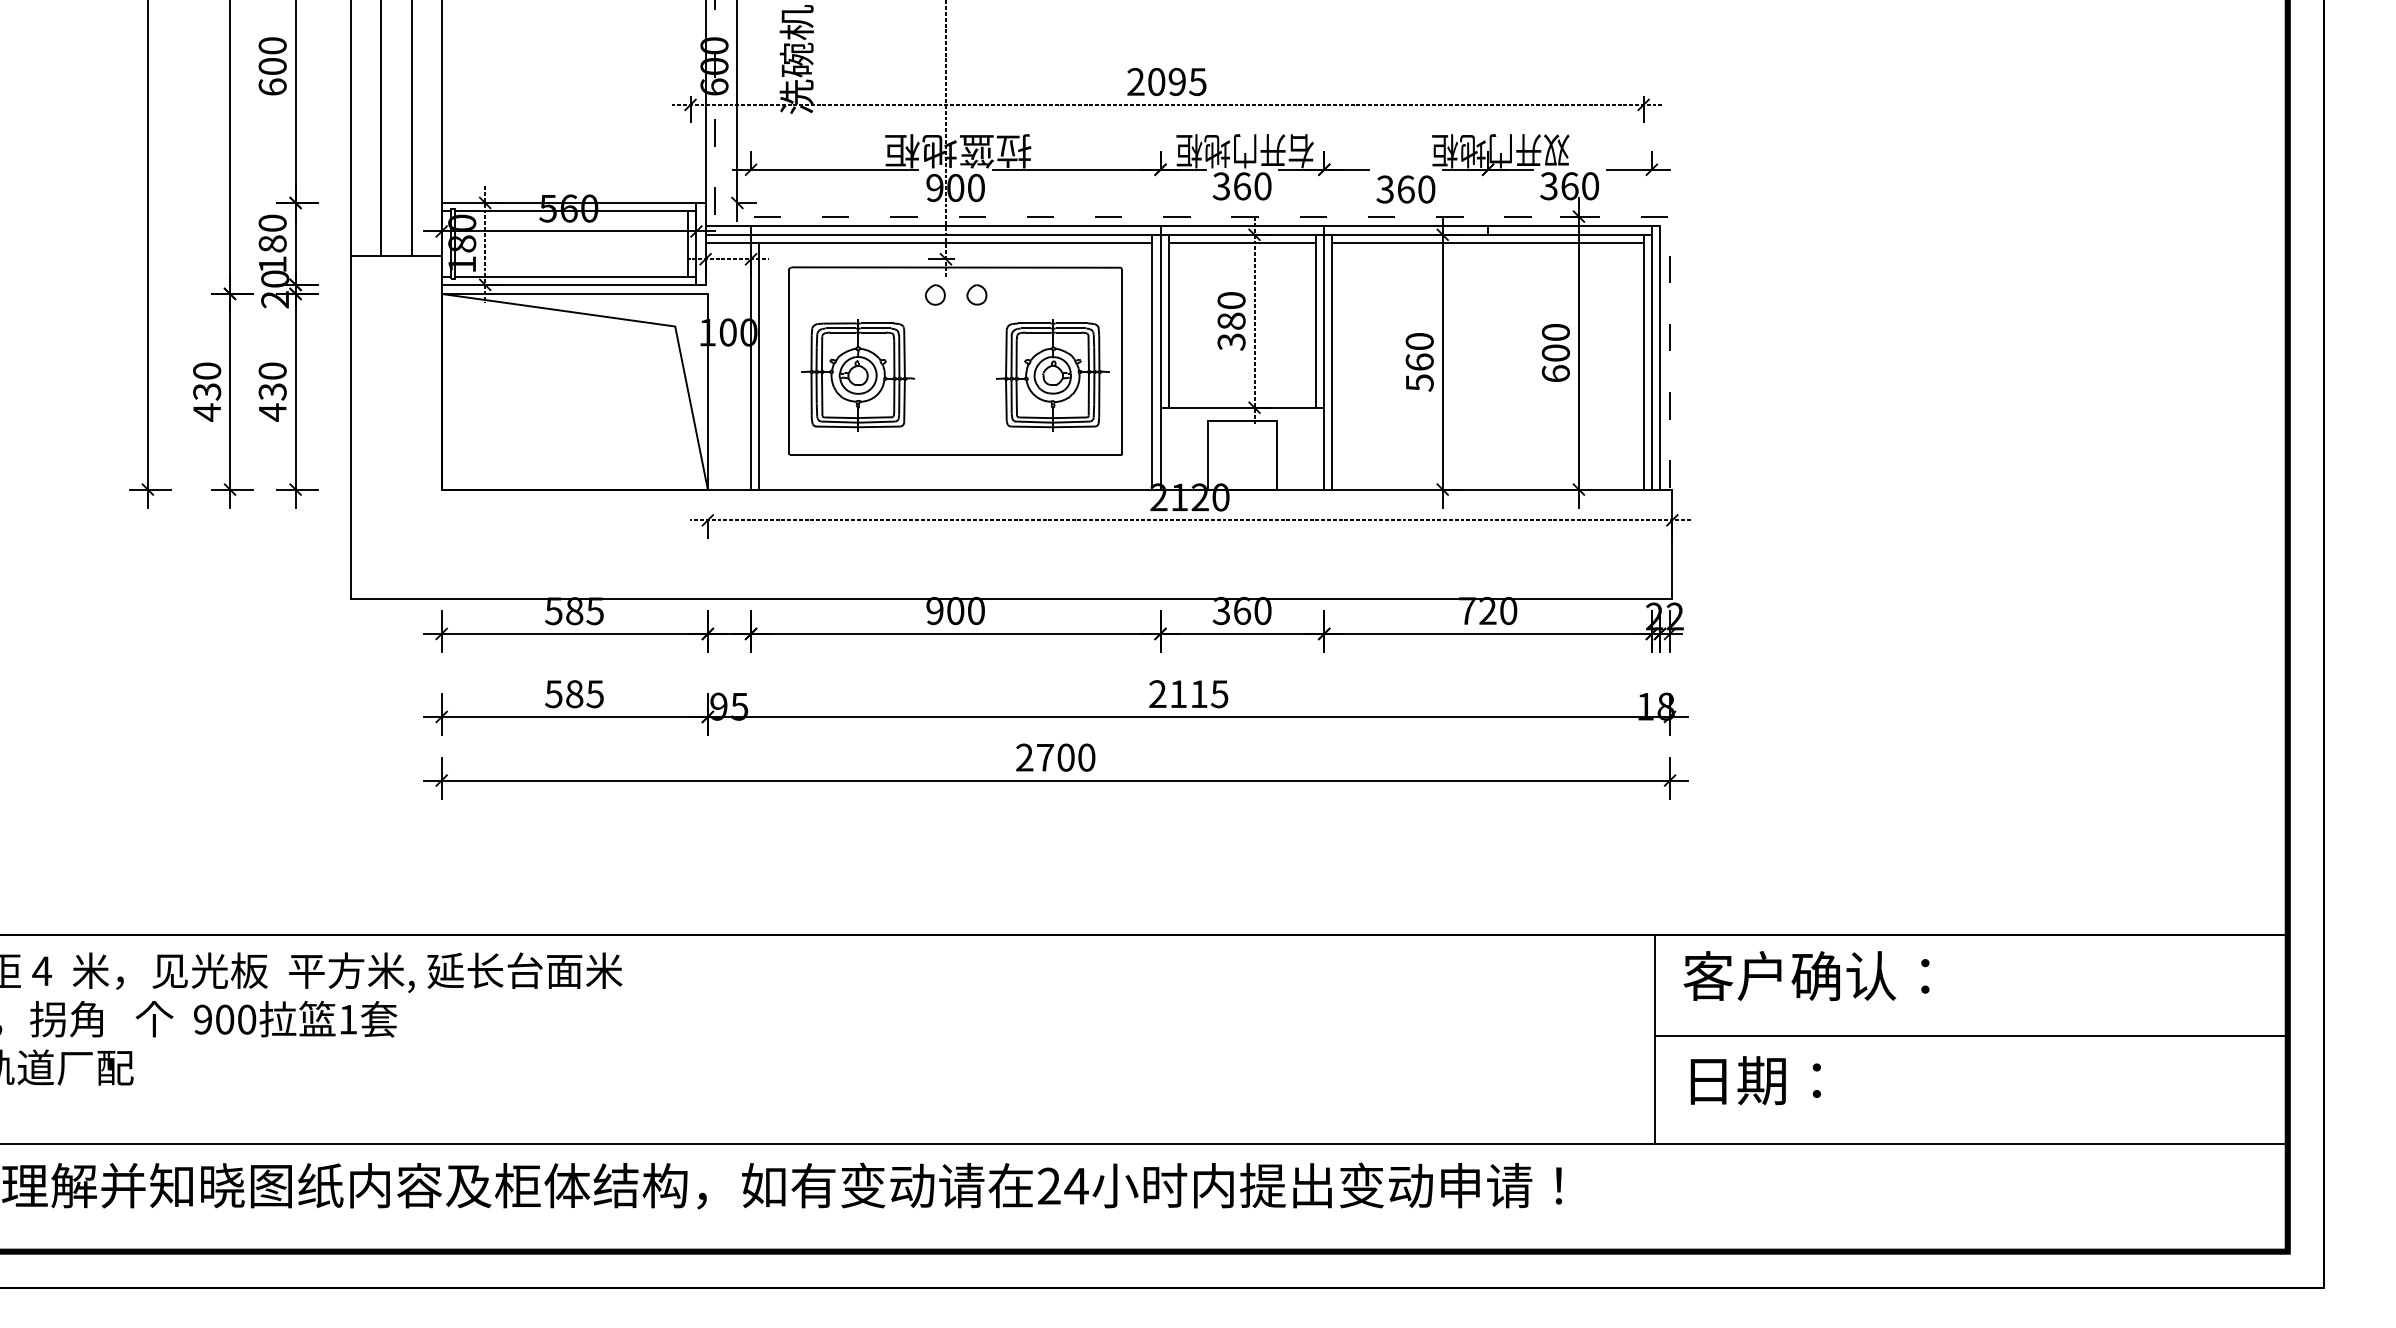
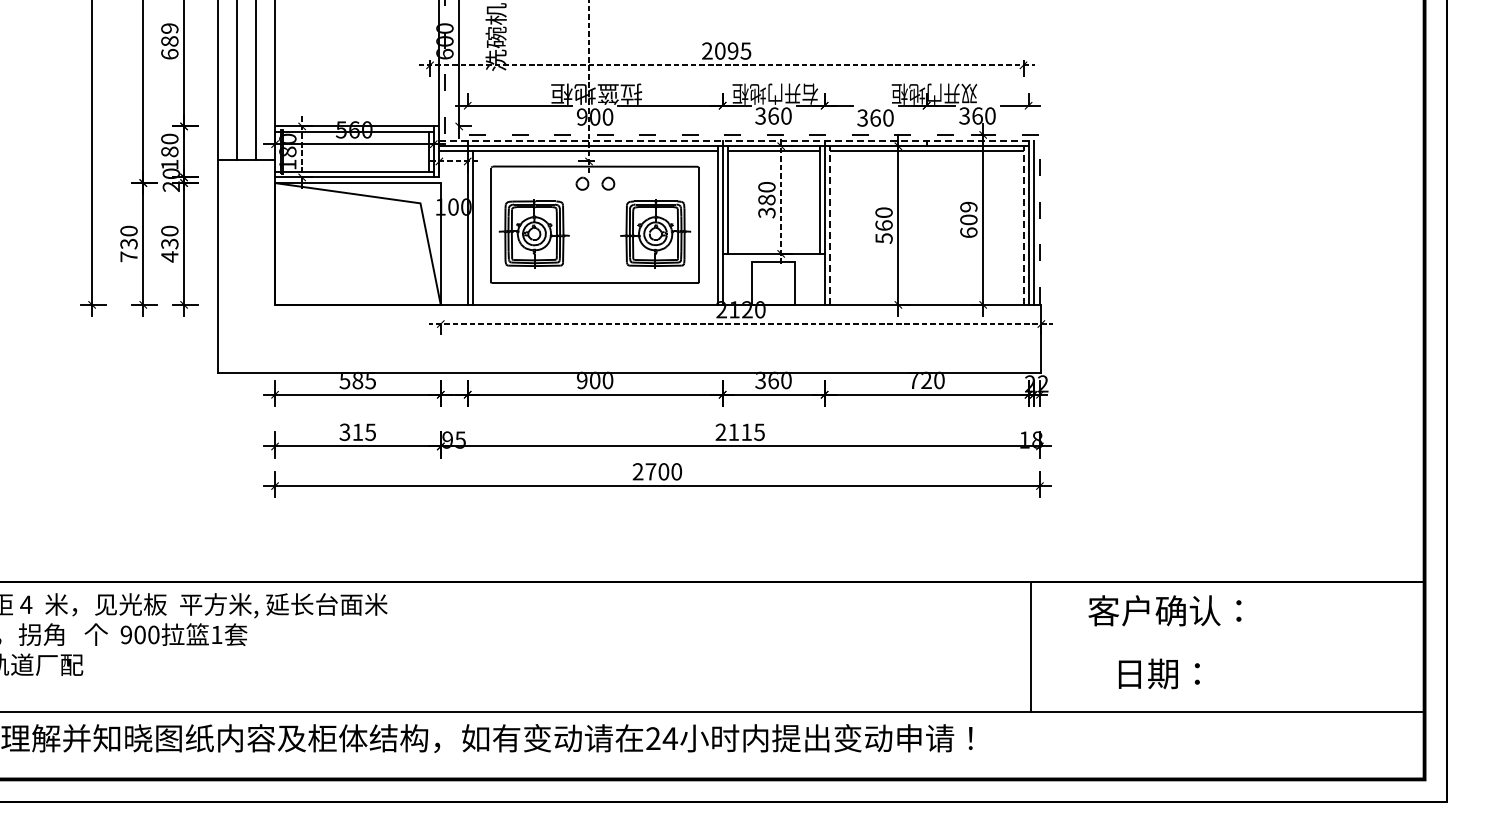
text: (272, 55) -> (169, 34), 600 -> 689
line: (1184, 225) -> (737, 140), solid -> dashed
text: (1555, 331) -> (968, 206), 600 -> 609
line: (1332, 362) -> (829, 225), solid -> dashed
line: (1643, 362) -> (1023, 225), solid -> dashed
text: (206, 411) -> (128, 256), 430 -> 730
text: (564, 692) -> (351, 431), 585 -> 315
text: (1805, 975) -> (1164, 610), moved
line: (1971, 1036) -> (1227, 645), removed
text: (1756, 1079) -> (1159, 673), moved

